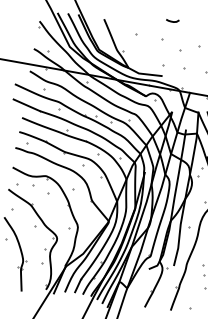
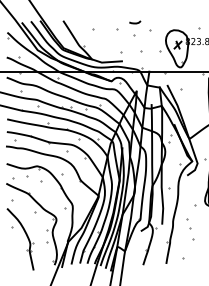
curve: (173, 20) -> (135, 22), moved

